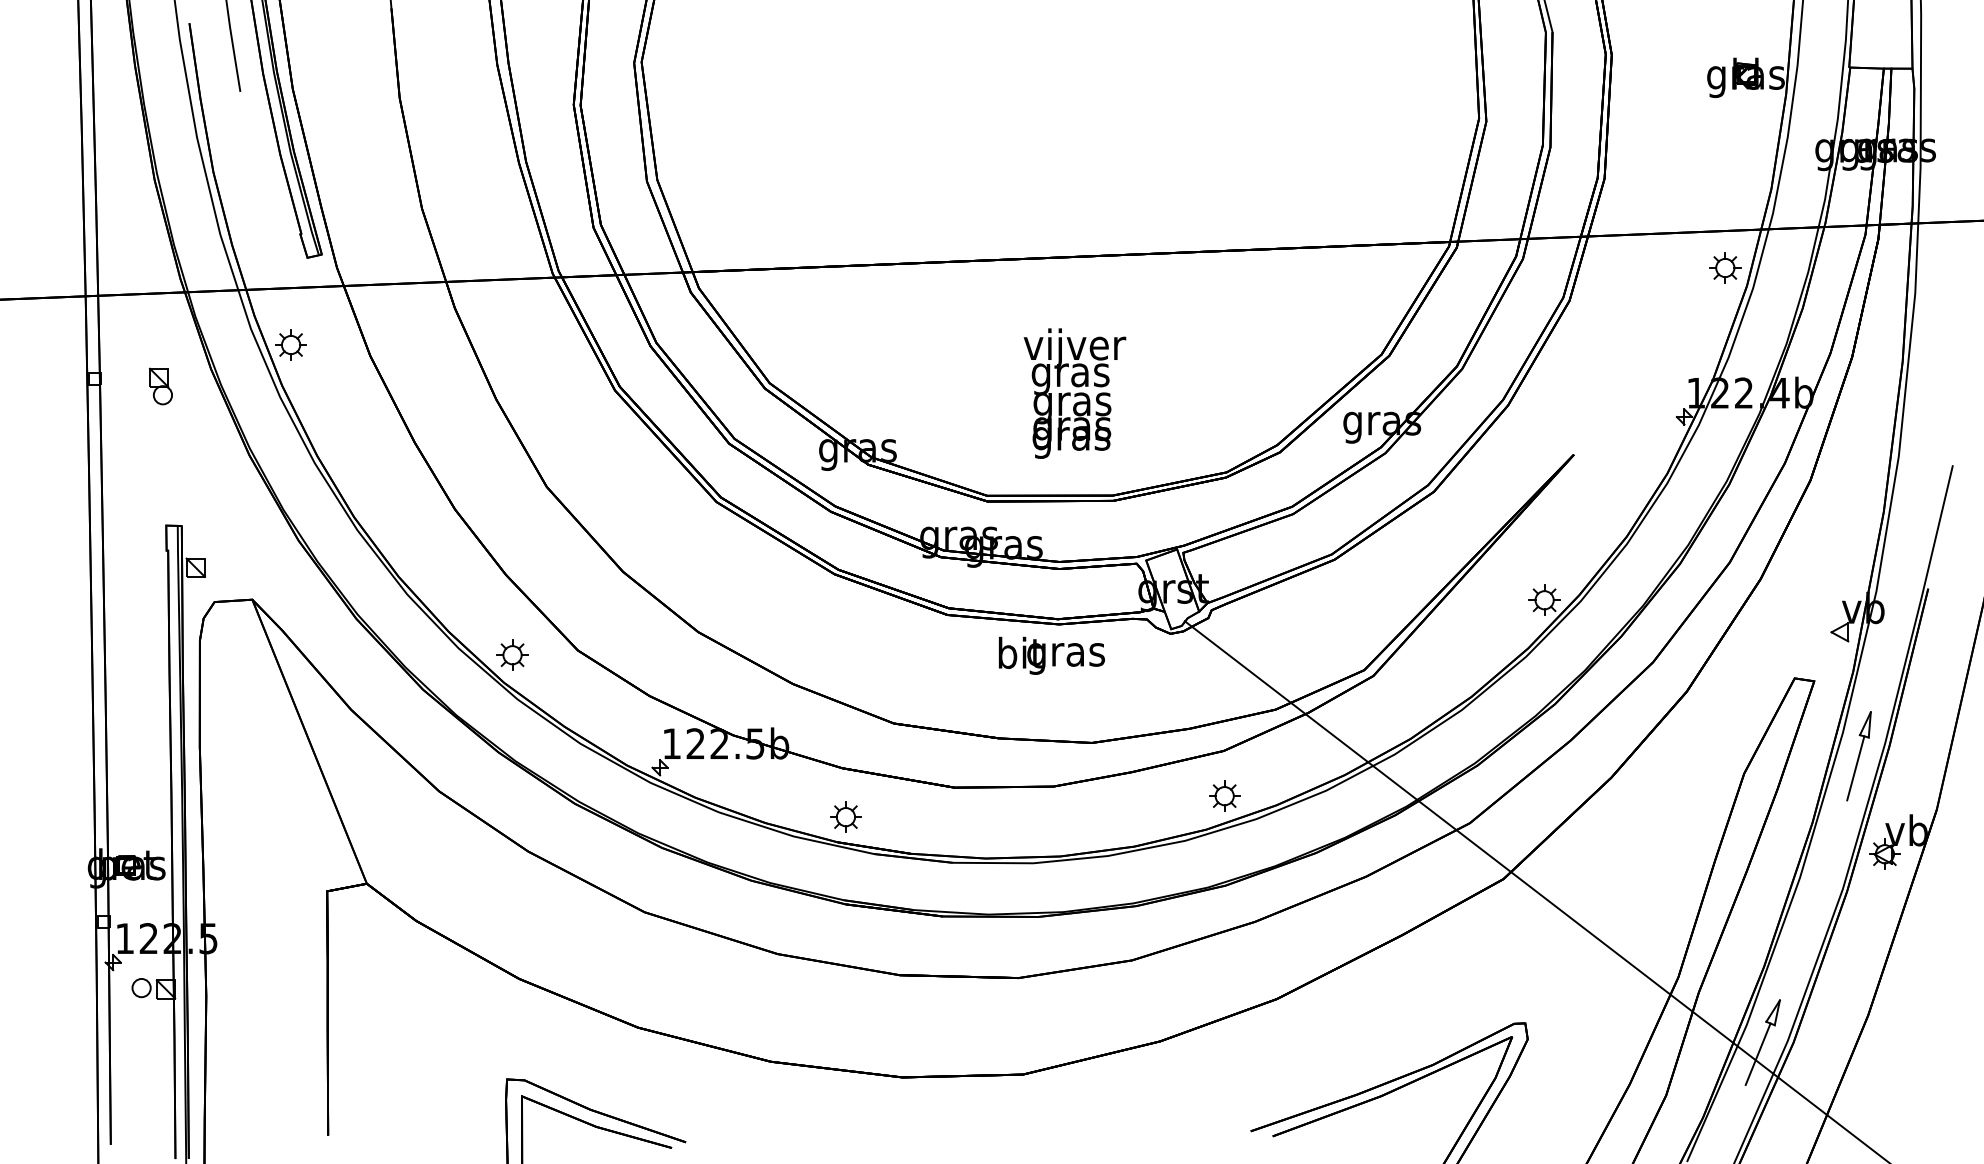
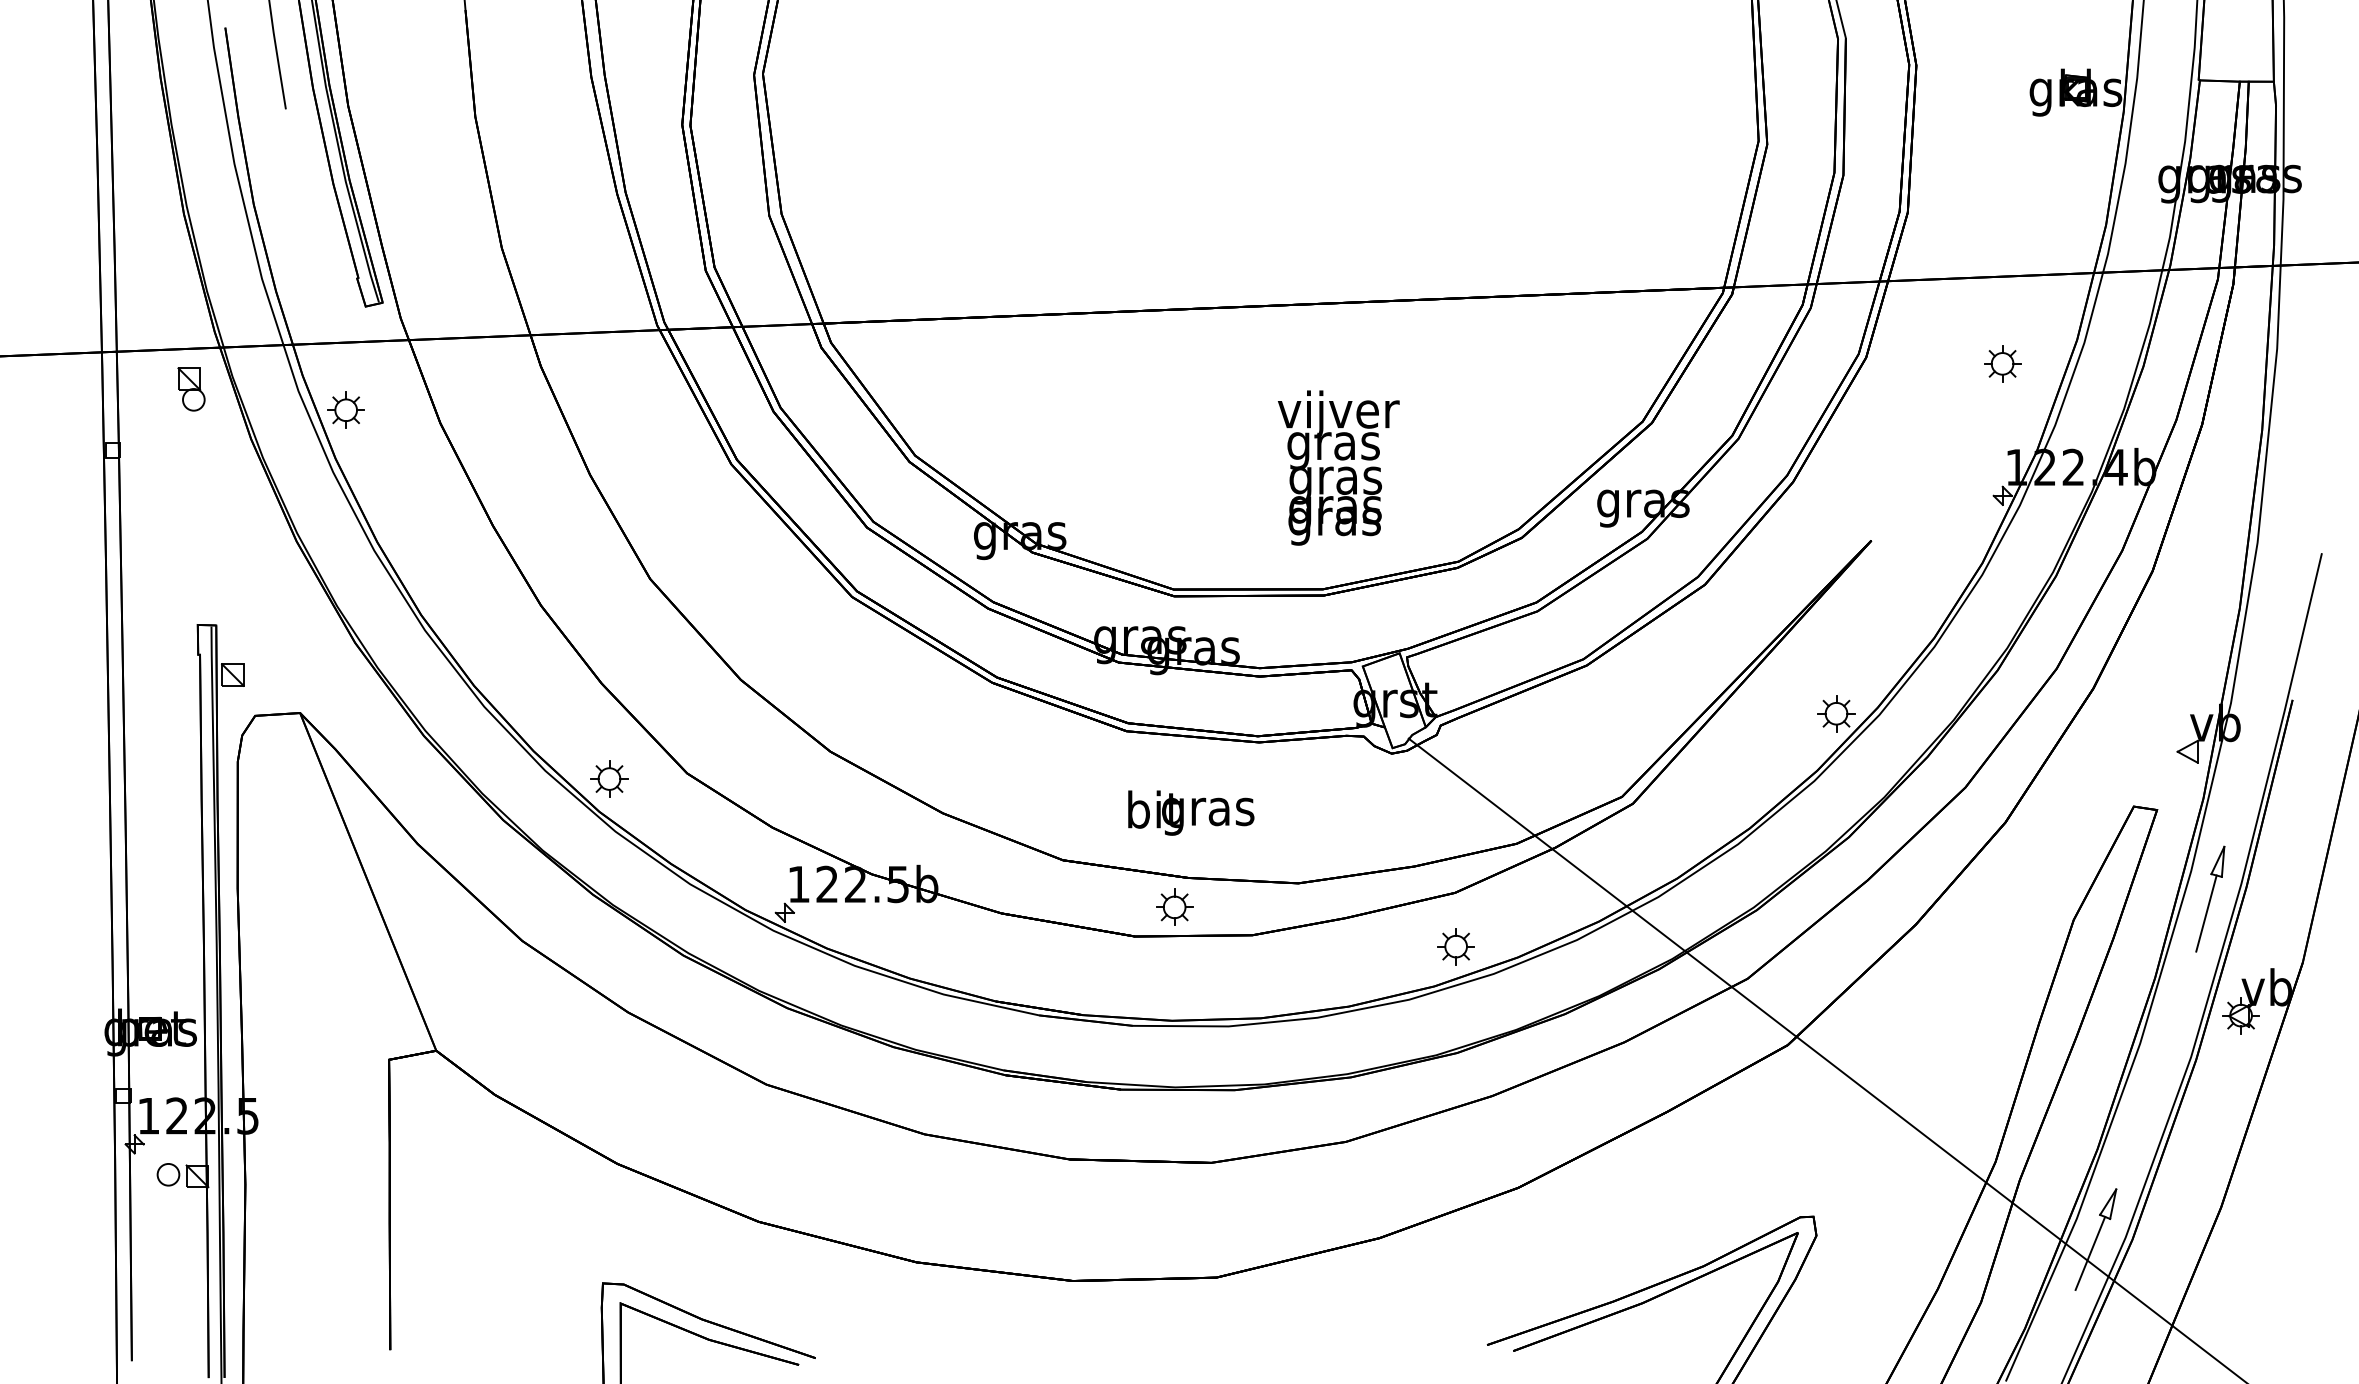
part: (1725, 267) -> (2002, 363), moved
part: (160, 386) -> (190, 389), moved
text: (1074, 393) -> (1338, 467), moved
text: (1051, 655) -> (1190, 812), moved
part: (845, 816) -> (1174, 906), moved

